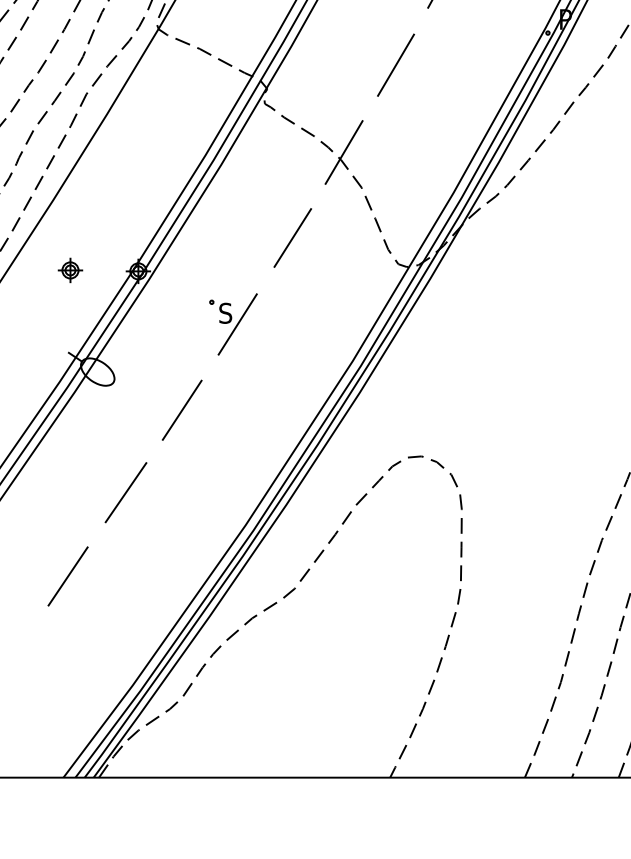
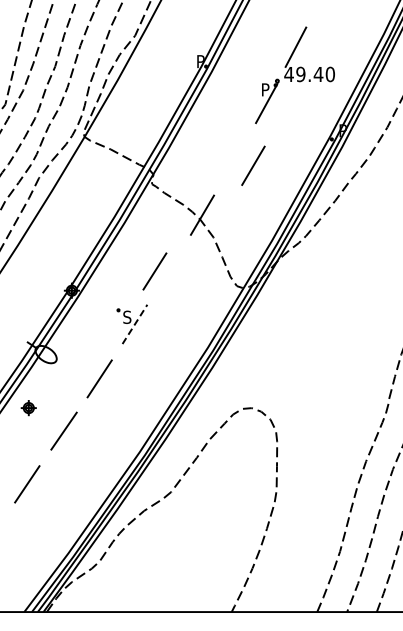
line: (396, 64) -> (253, 165), moved
line: (292, 237) -> (154, 271), moved
part: (70, 271) -> (28, 408), moved
line: (238, 323) -> (135, 323), solid -> dashed

